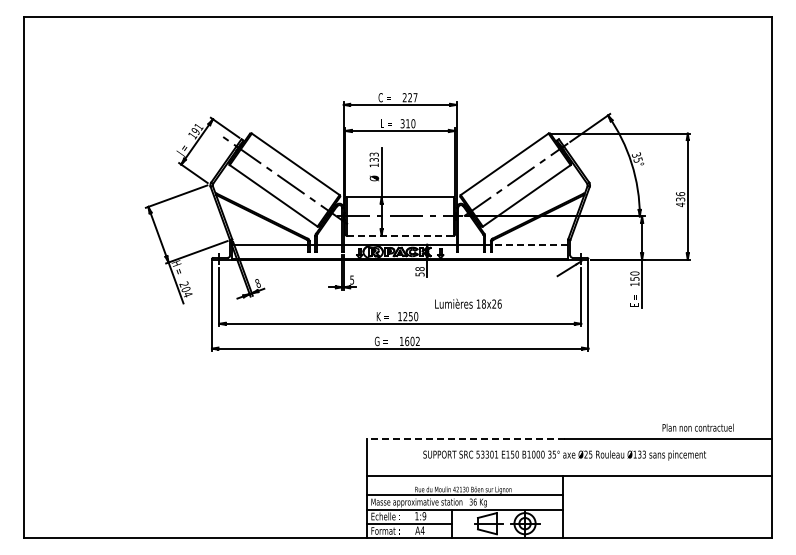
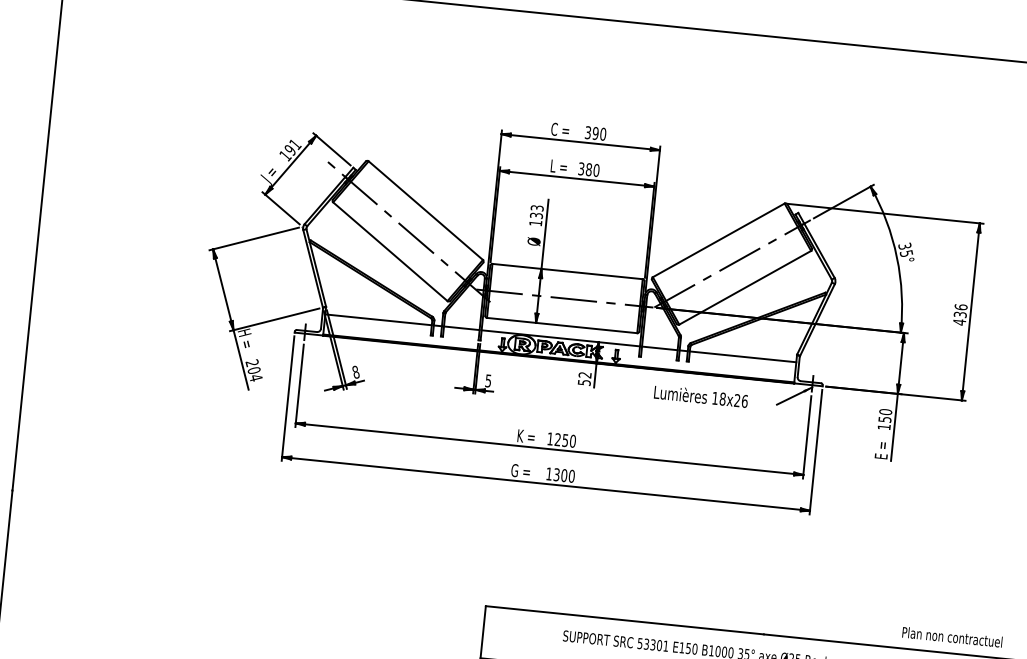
text: (409, 97) -> (594, 133), 227 -> 390
text: (408, 123) -> (589, 169), 310 -> 380
line: (400, 235) -> (562, 325), dashed -> solid
line: (530, 244) -> (743, 356), dashed -> solid
text: (419, 269) -> (584, 375), 58 -> 52
text: (468, 303) -> (701, 396), moved
text: (412, 341) -> (564, 475), 1602 -> 1300
line: (465, 439) -> (624, 620), dashed -> solid

